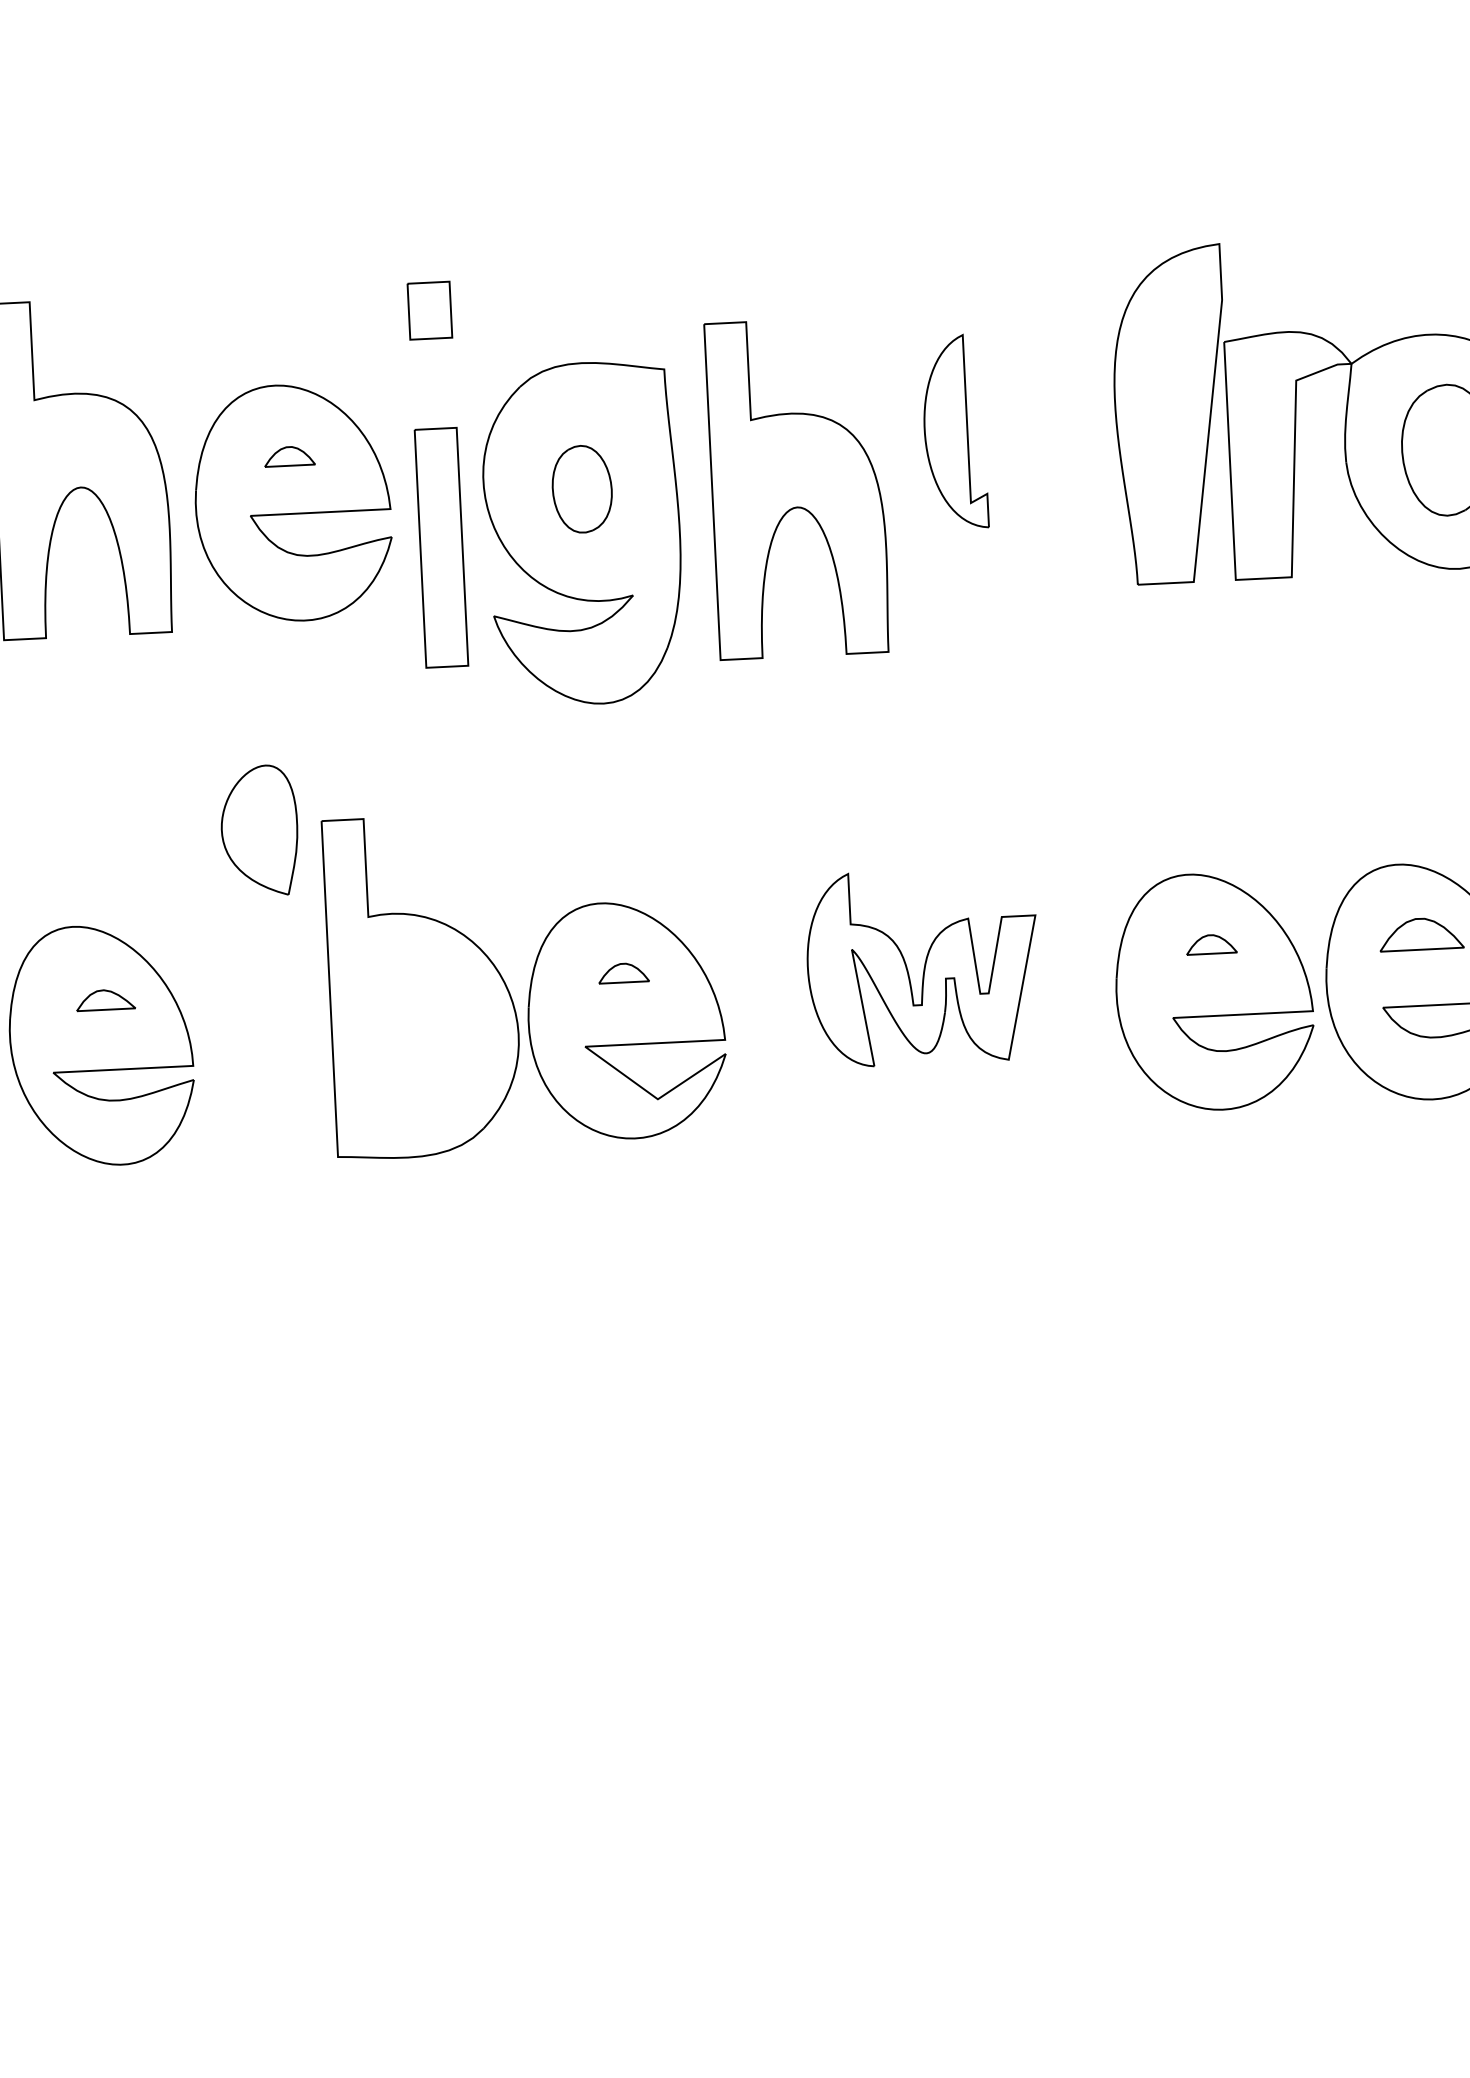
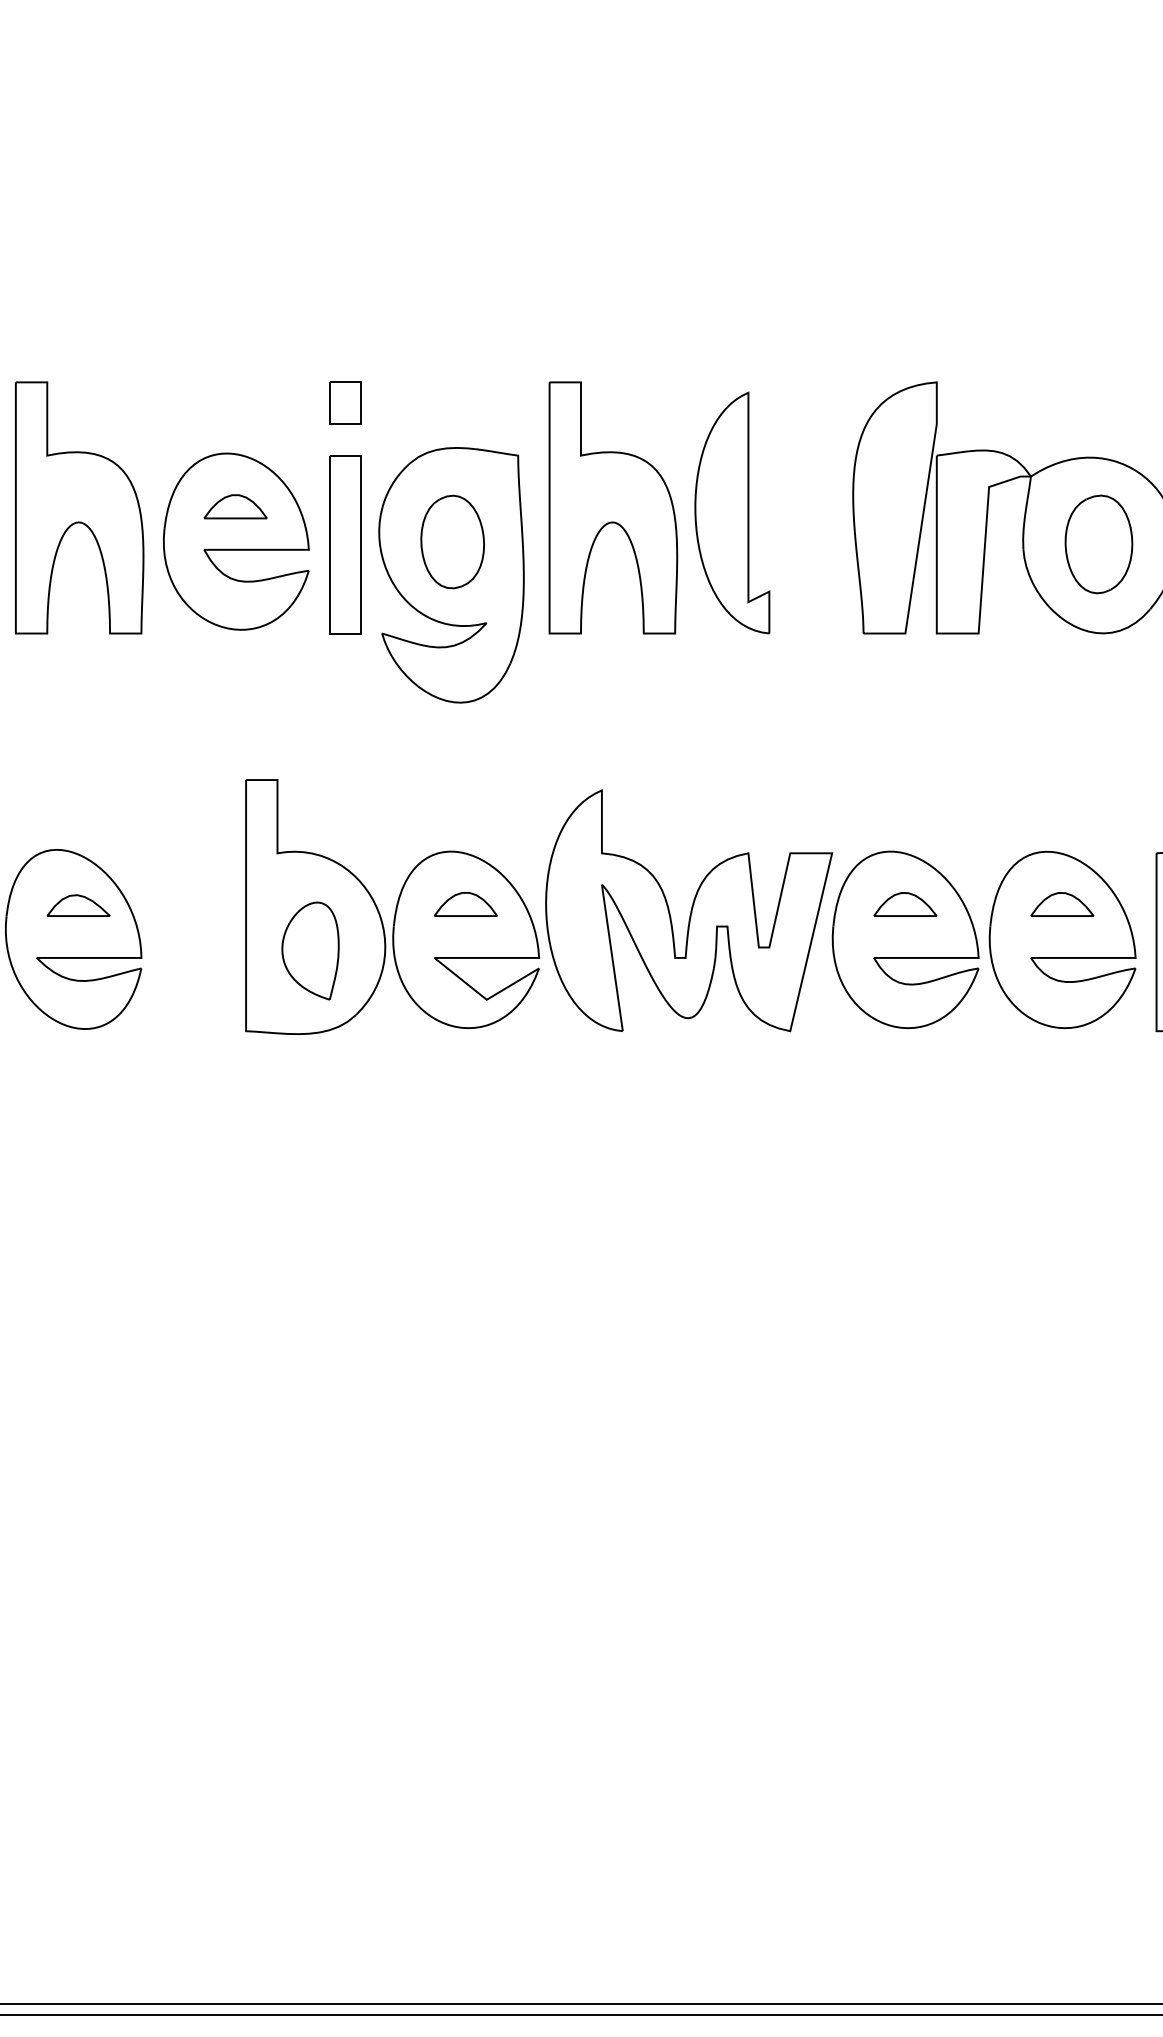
part: (954, 431) -> (732, 512), size x1.67
part: (289, 455) -> (235, 506), size x1.67
part: (797, 487) -> (613, 507), moved
part: (582, 488) -> (452, 541), size x1.43
part: (441, 547) -> (345, 544), moved
part: (259, 830) -> (310, 950), moved
part: (1211, 944) -> (905, 904), size x1.67
part: (923, 966) -> (689, 910), size x1.67
part: (623, 973) -> (465, 904), size x1.67
part: (105, 999) -> (78, 905), size x1.43

